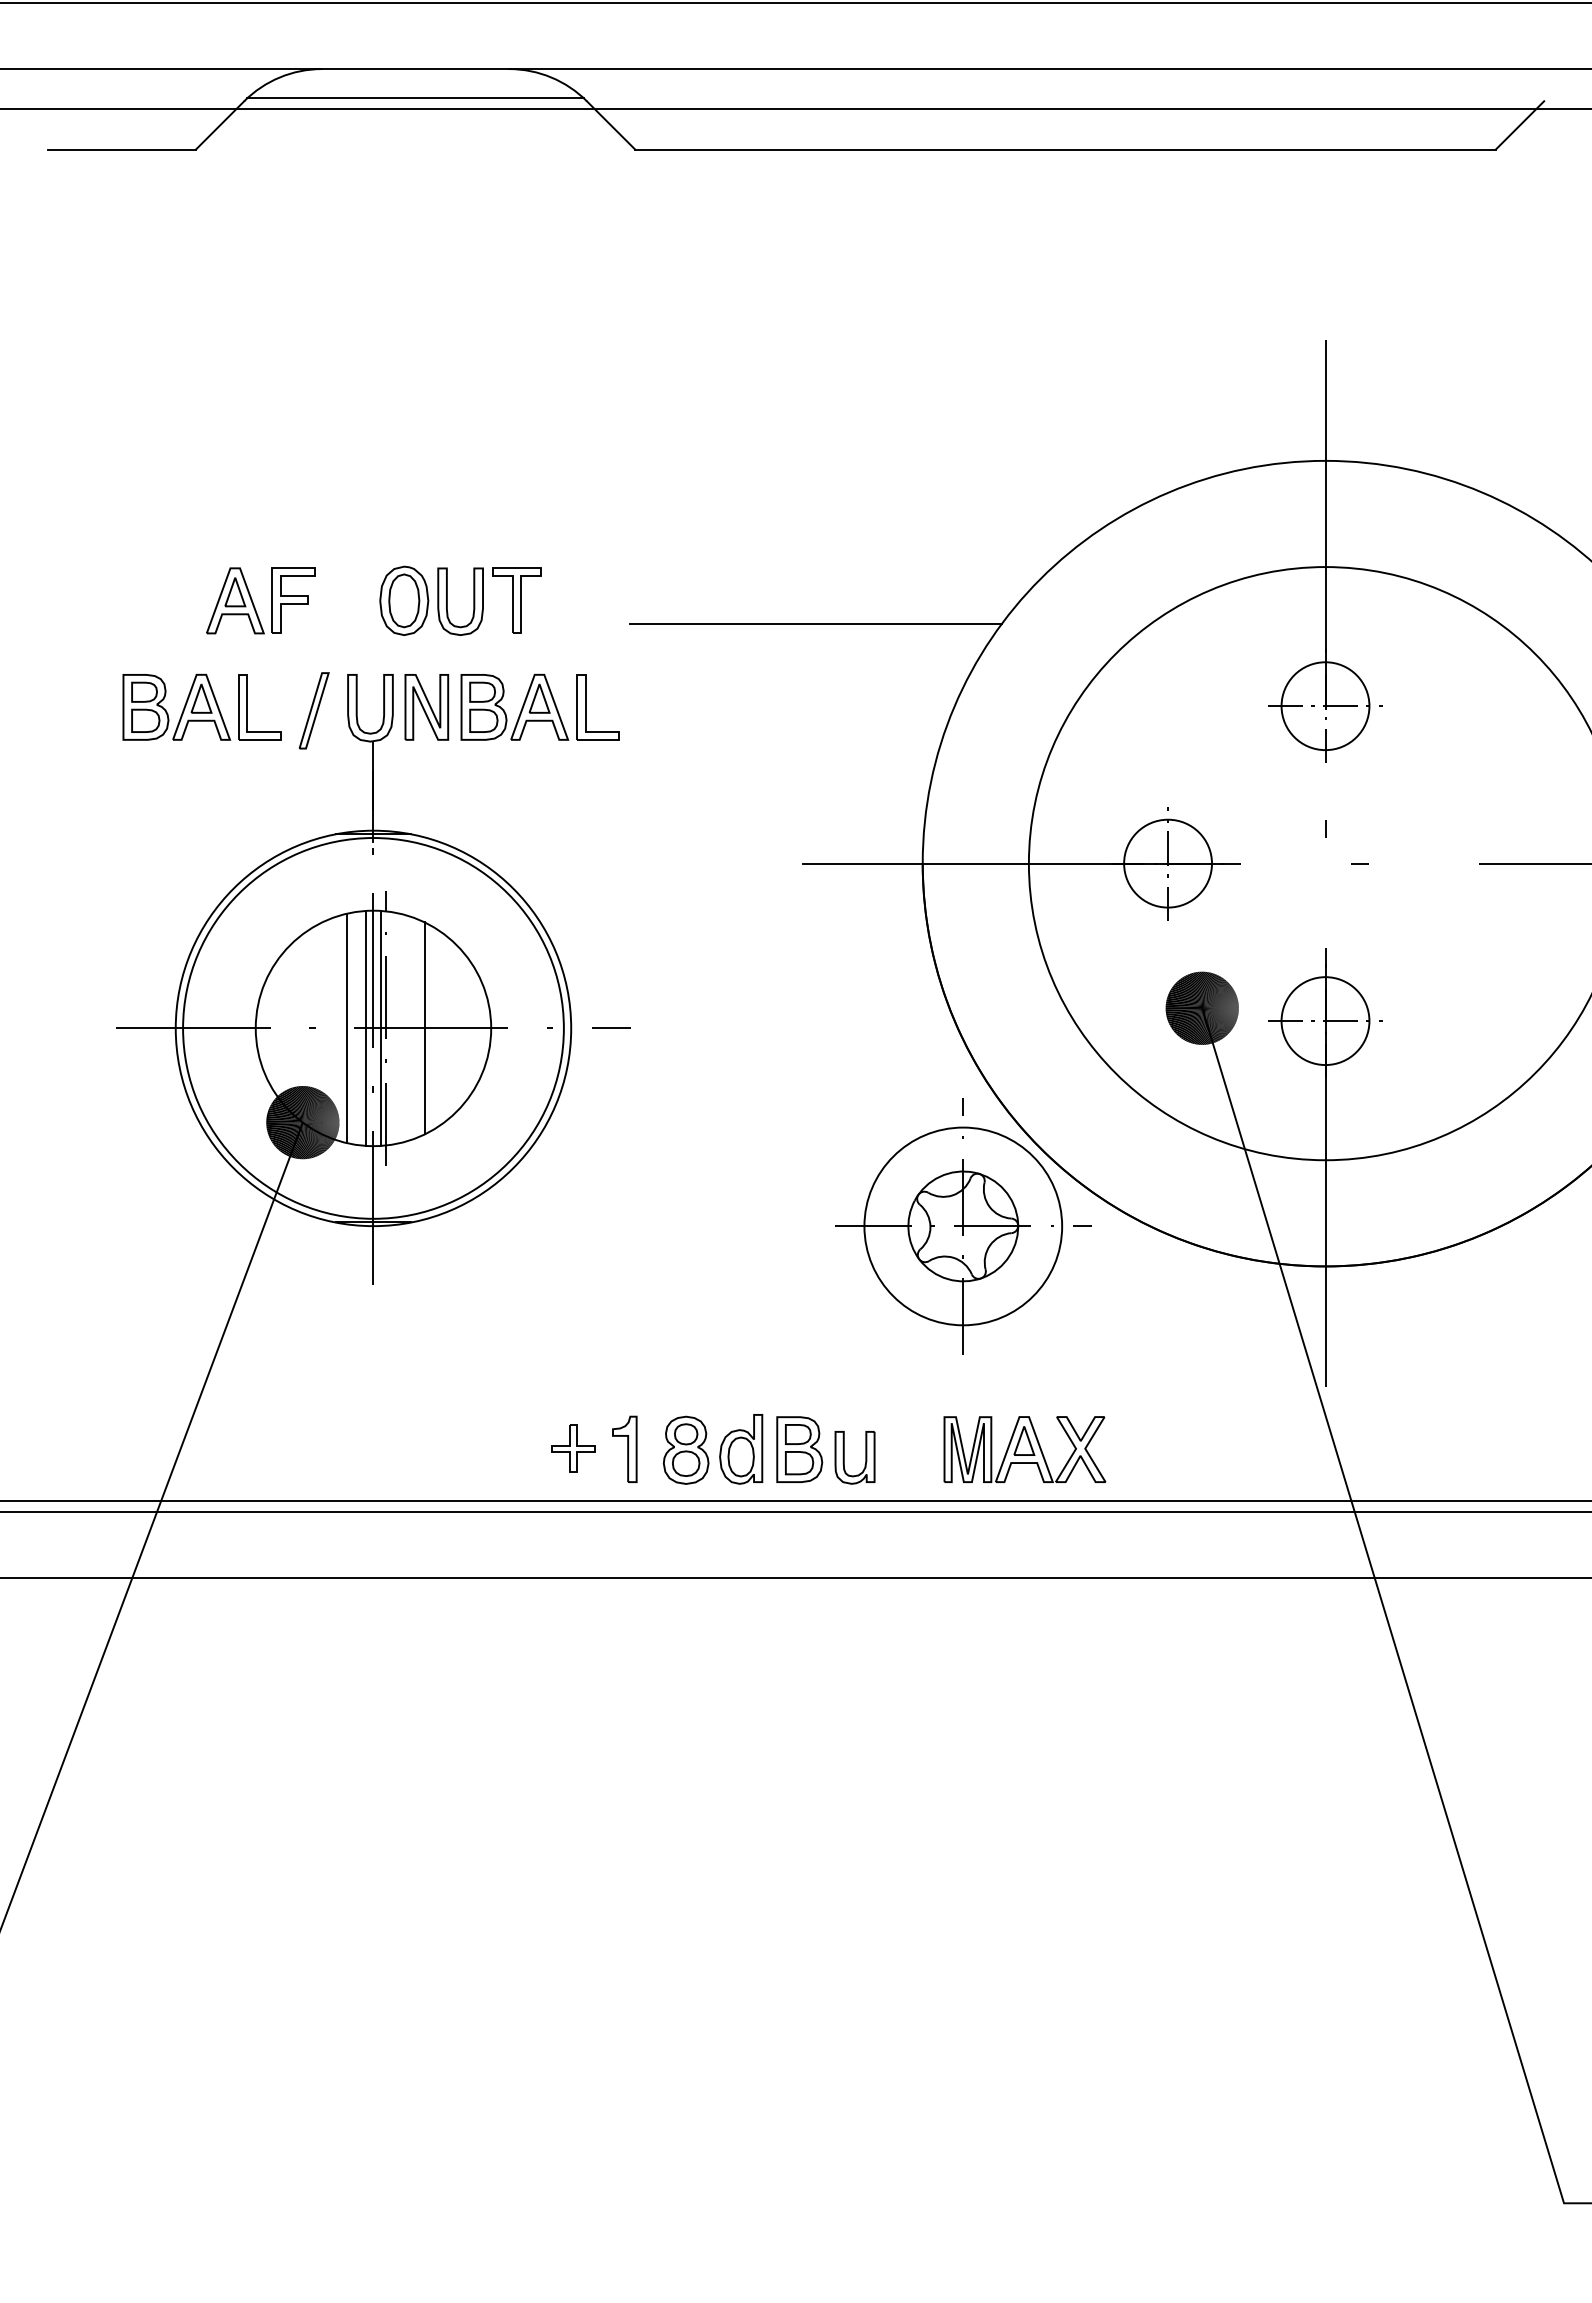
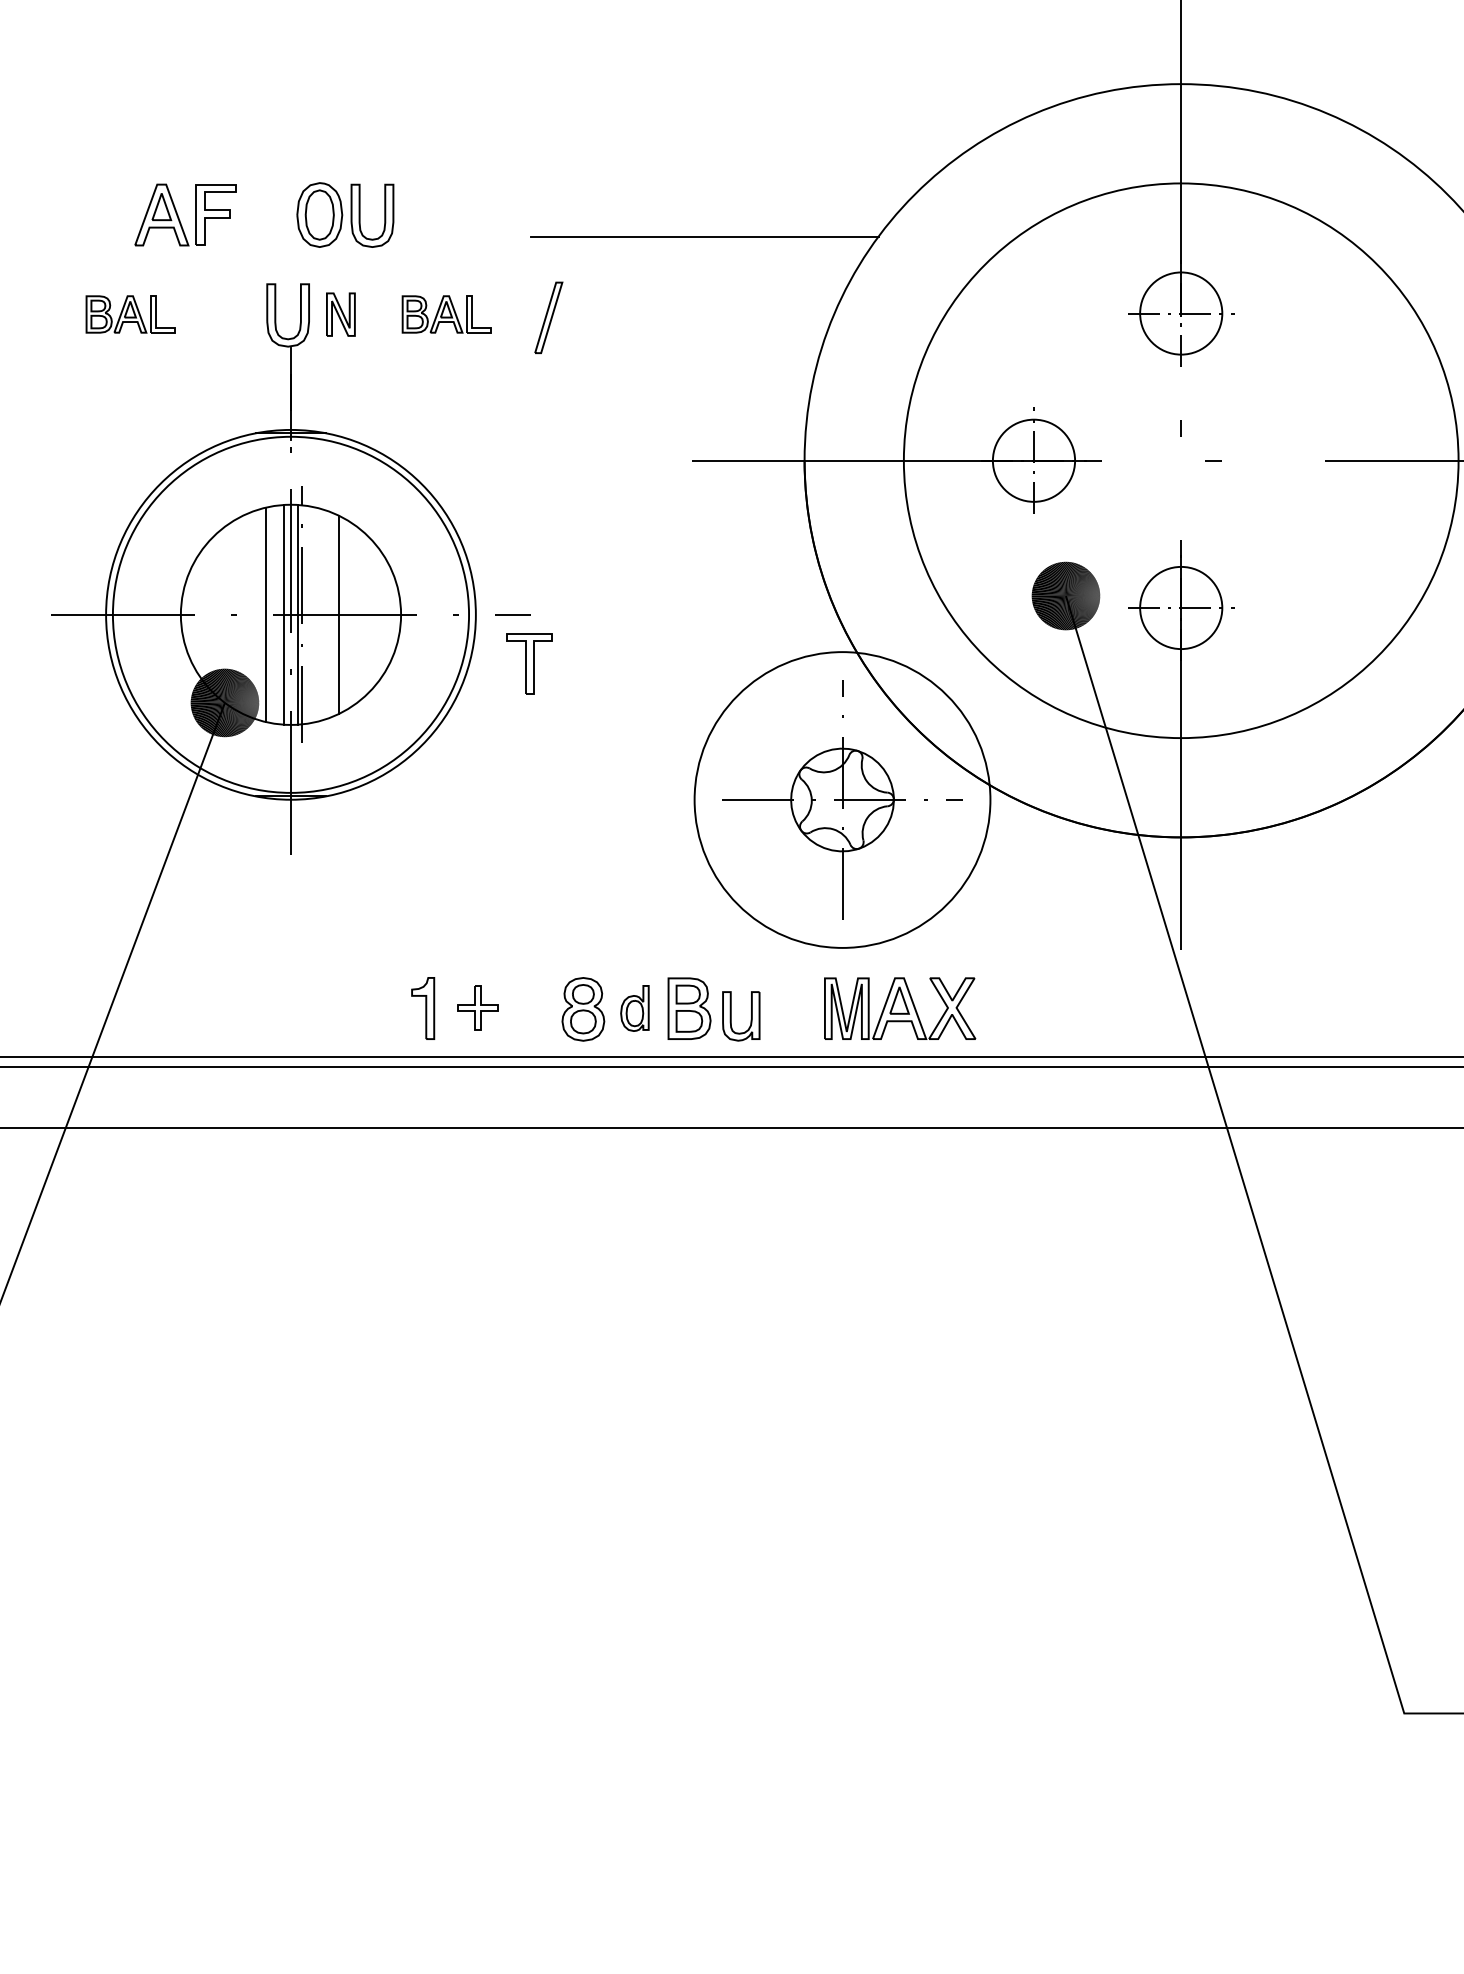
part: (516, 600) -> (529, 663), moved
part: (201, 706) -> (130, 313), size x0.6
part: (539, 706) -> (446, 313), size x0.6
part: (426, 707) -> (340, 314), size x0.7
part: (313, 710) -> (548, 317), moved
circle: (963, 1226) -> (842, 800), size x1.6
part: (624, 1448) -> (422, 1007), moved
part: (741, 1449) -> (635, 1008), size x0.7

